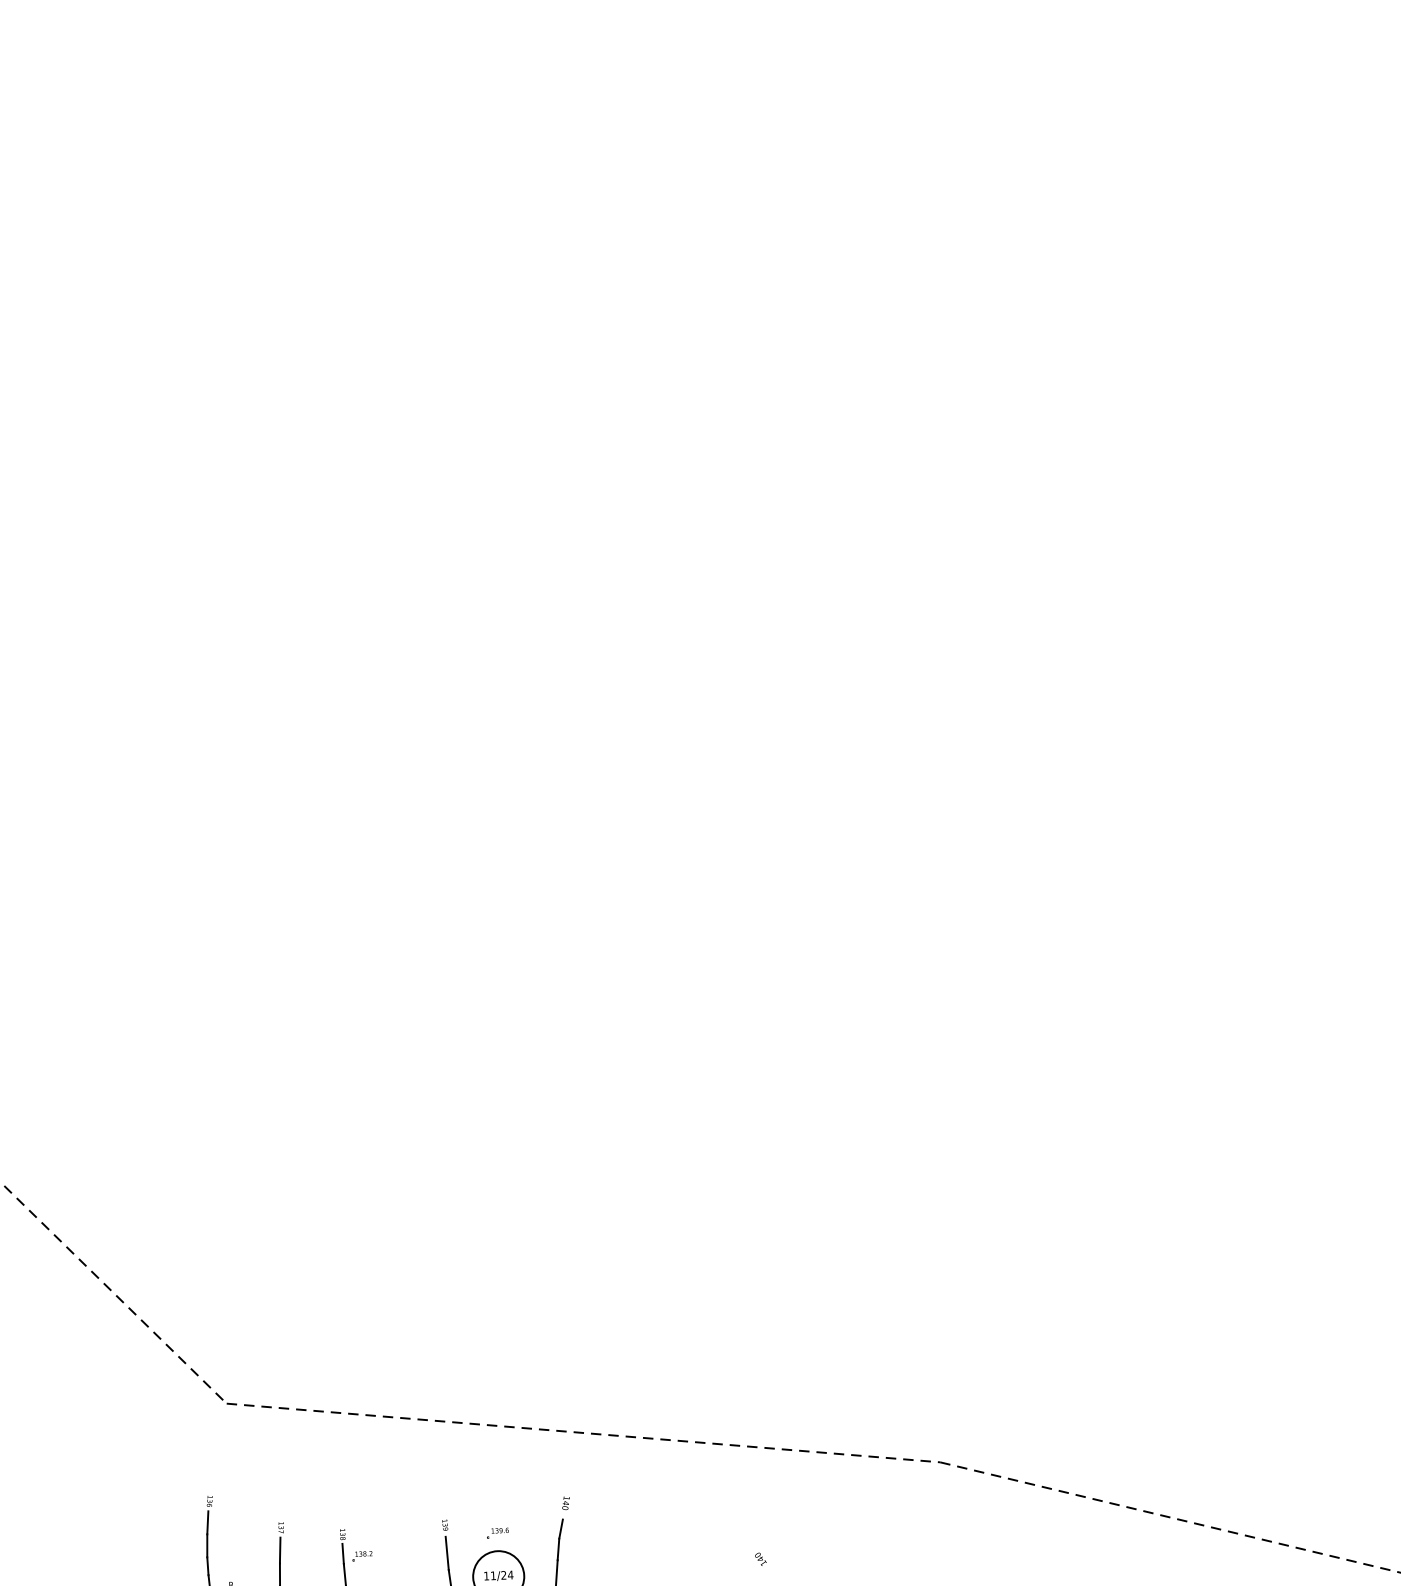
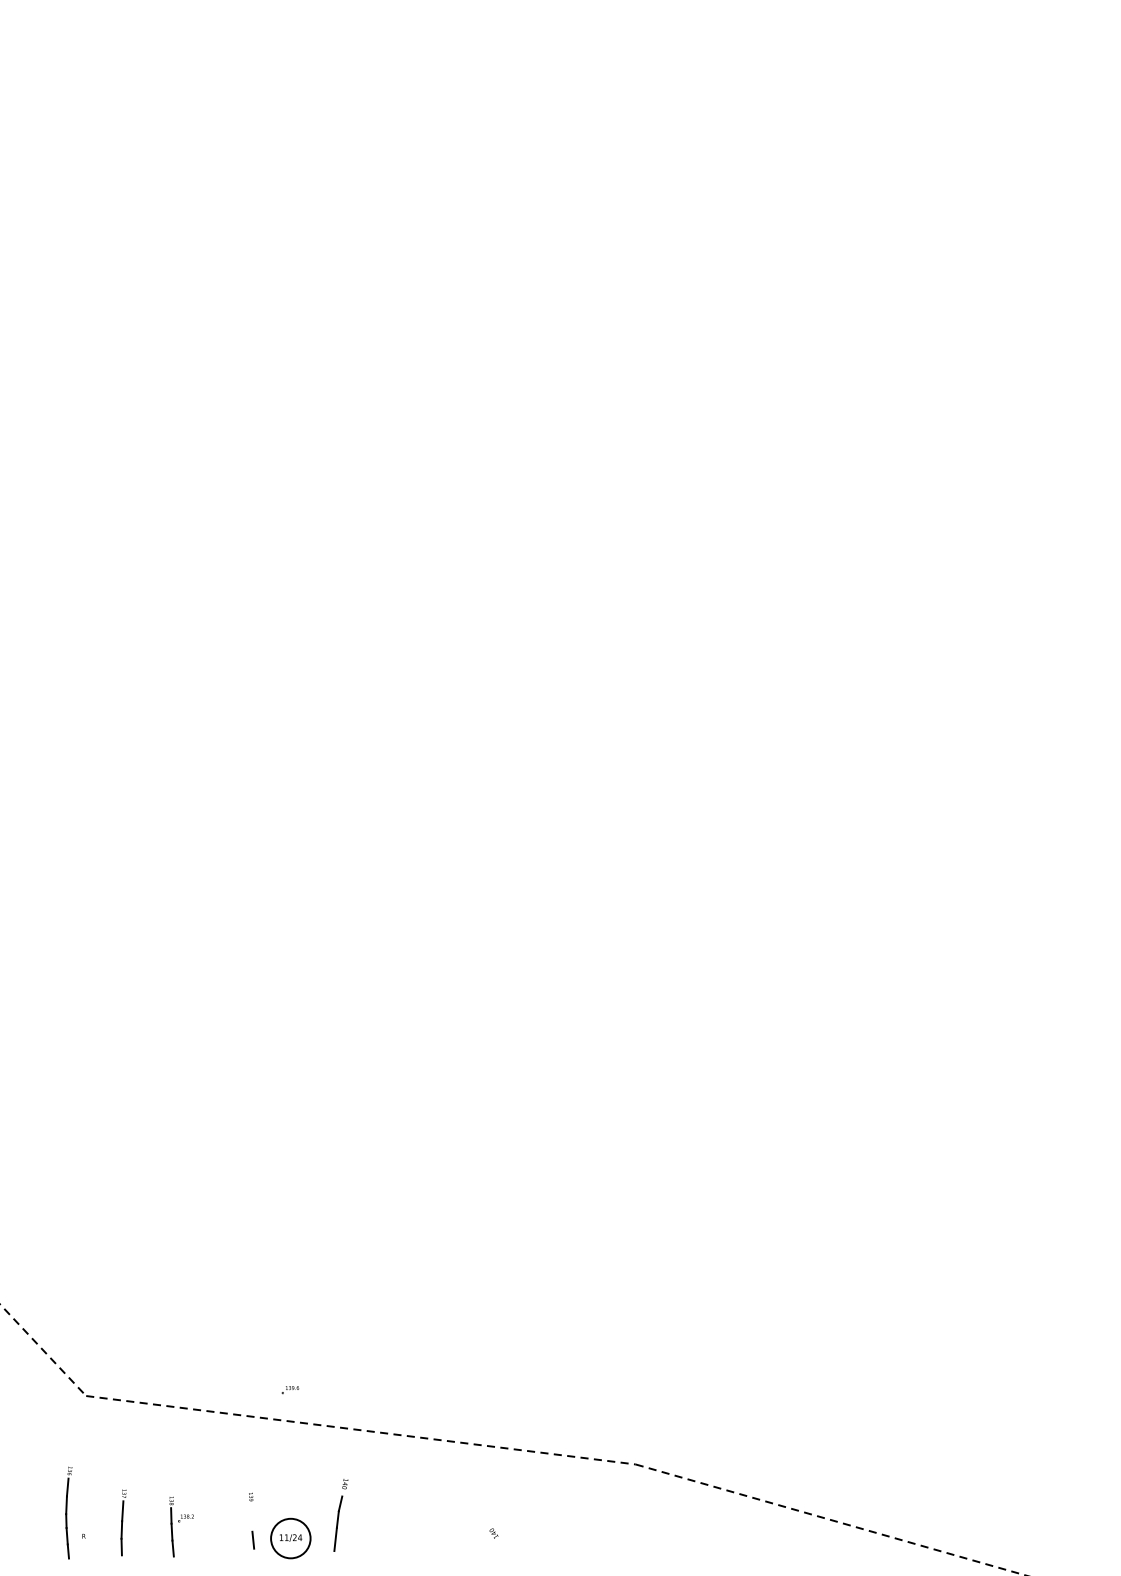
part: (497, 1533) -> (290, 1390), moved
line: (446, 1552) -> (251, 1518), removed

